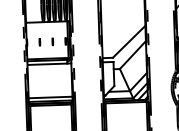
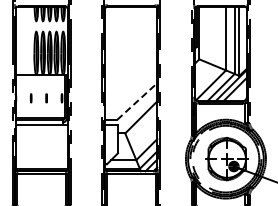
line: (129, 41) -> (137, 101), solid -> dashed
line: (50, 97) -> (41, 164), removed

